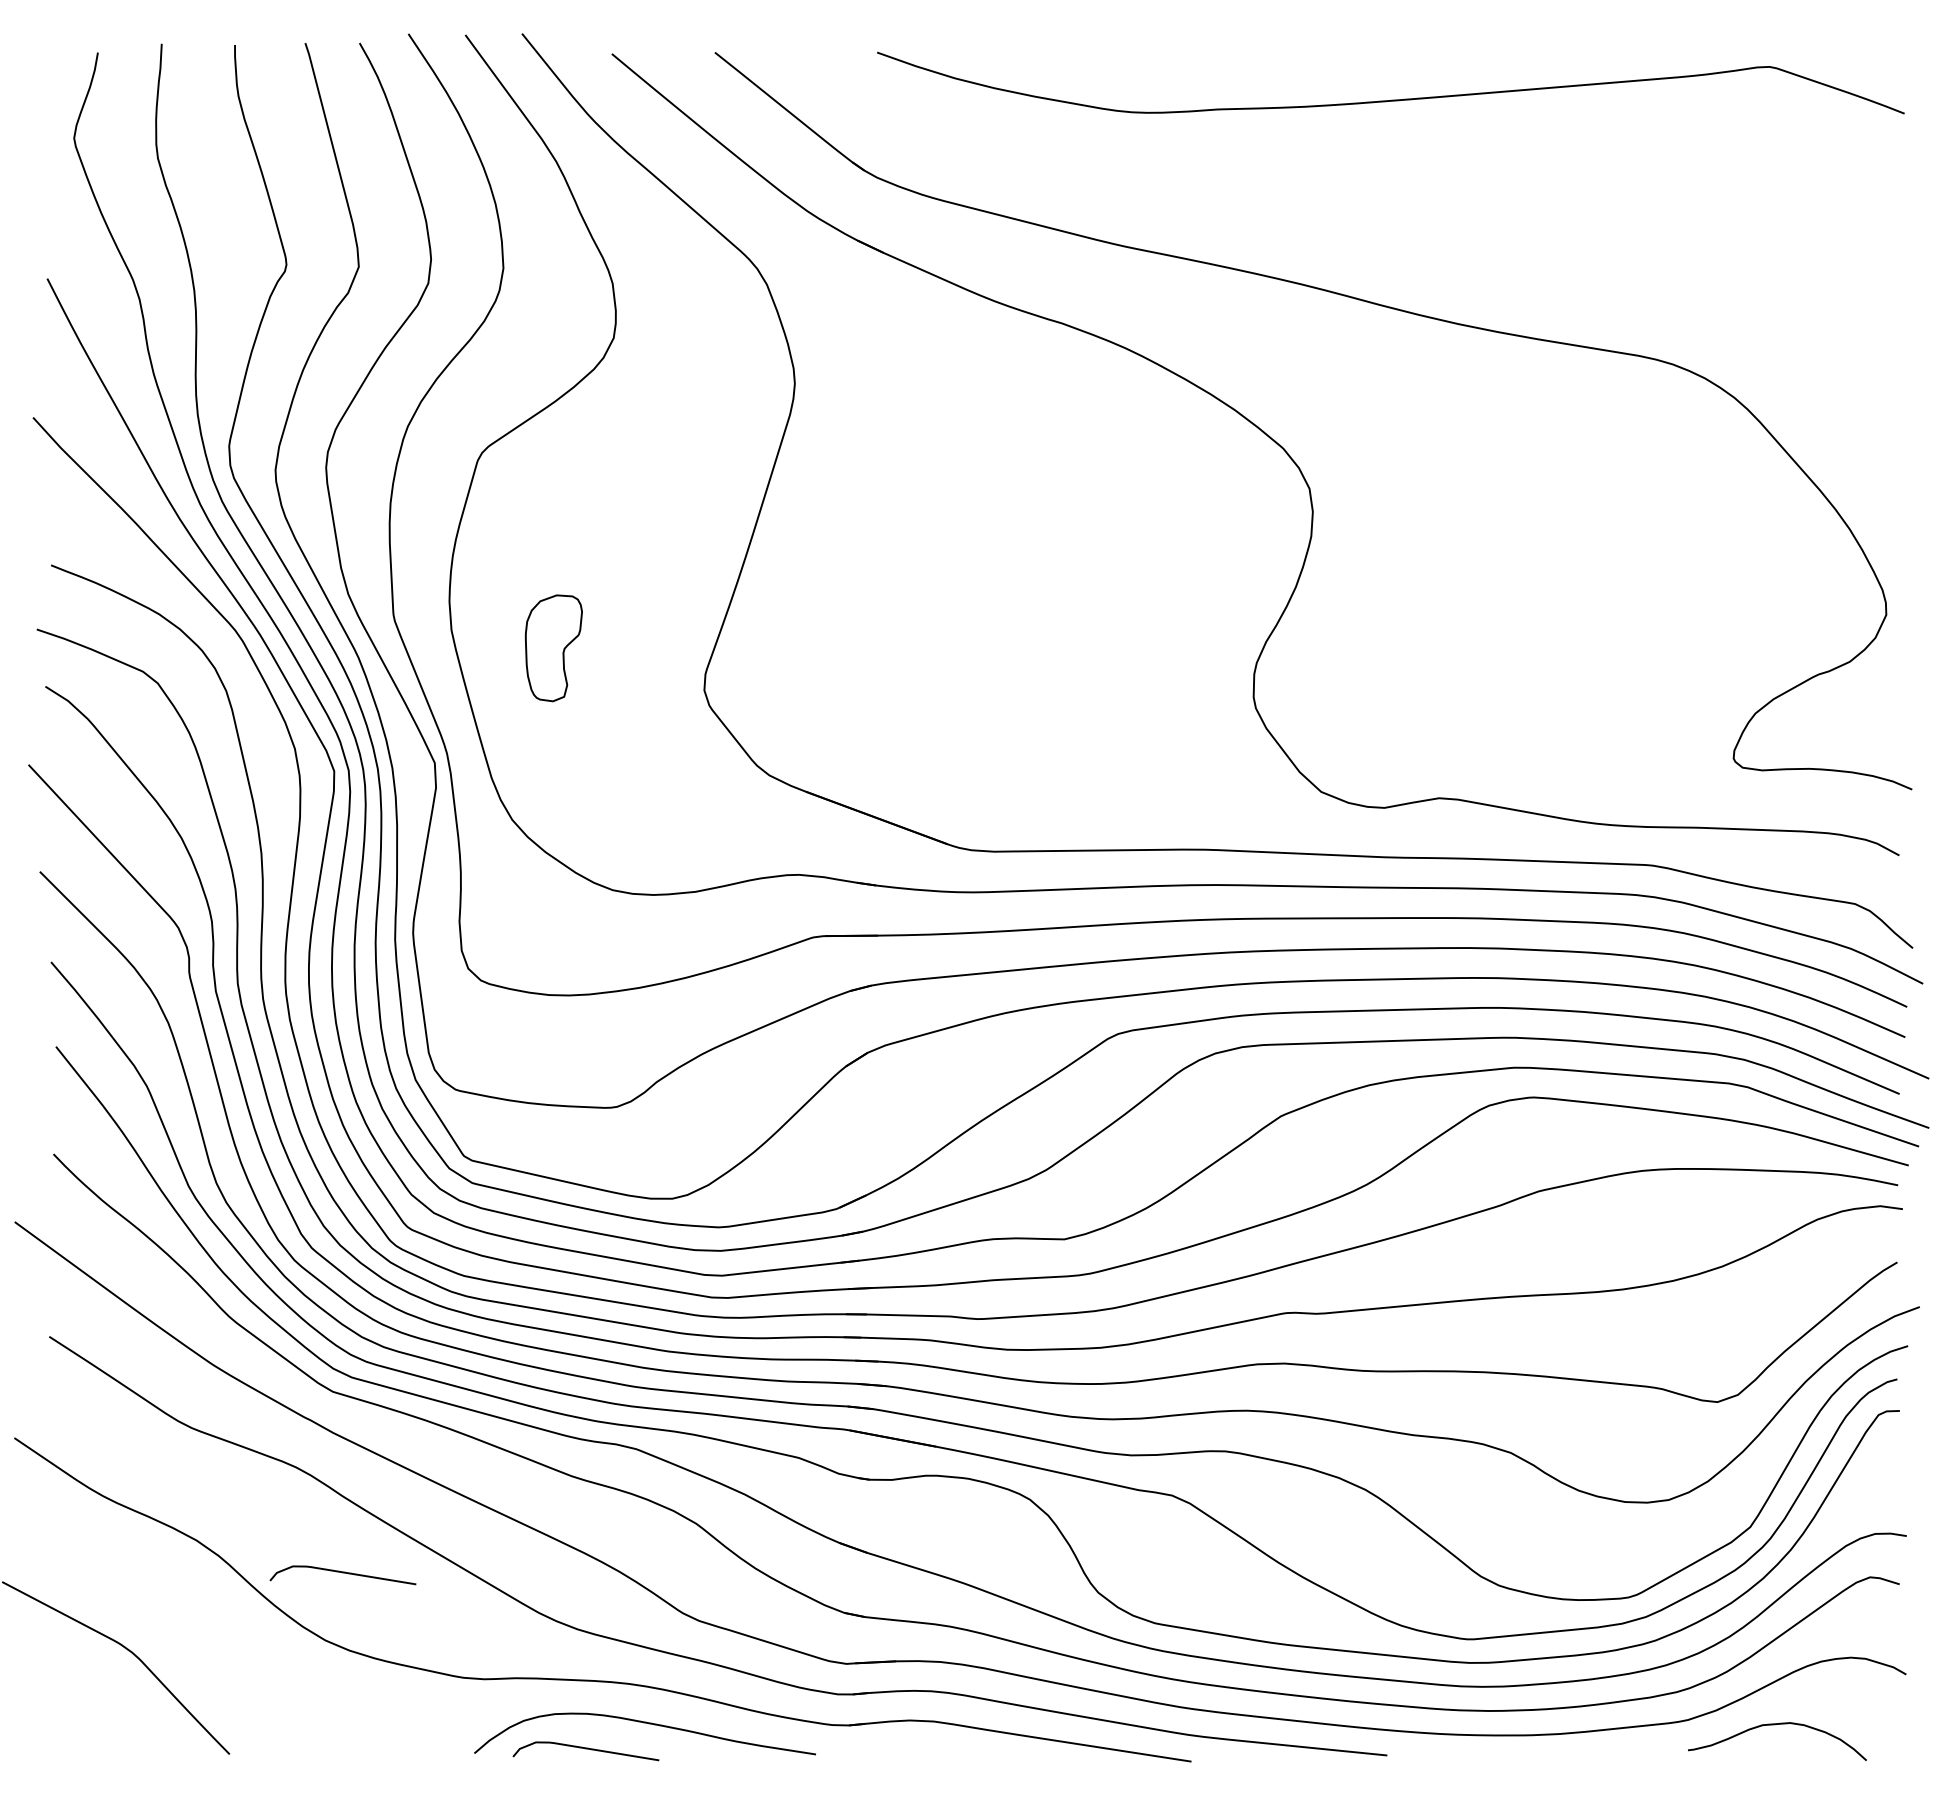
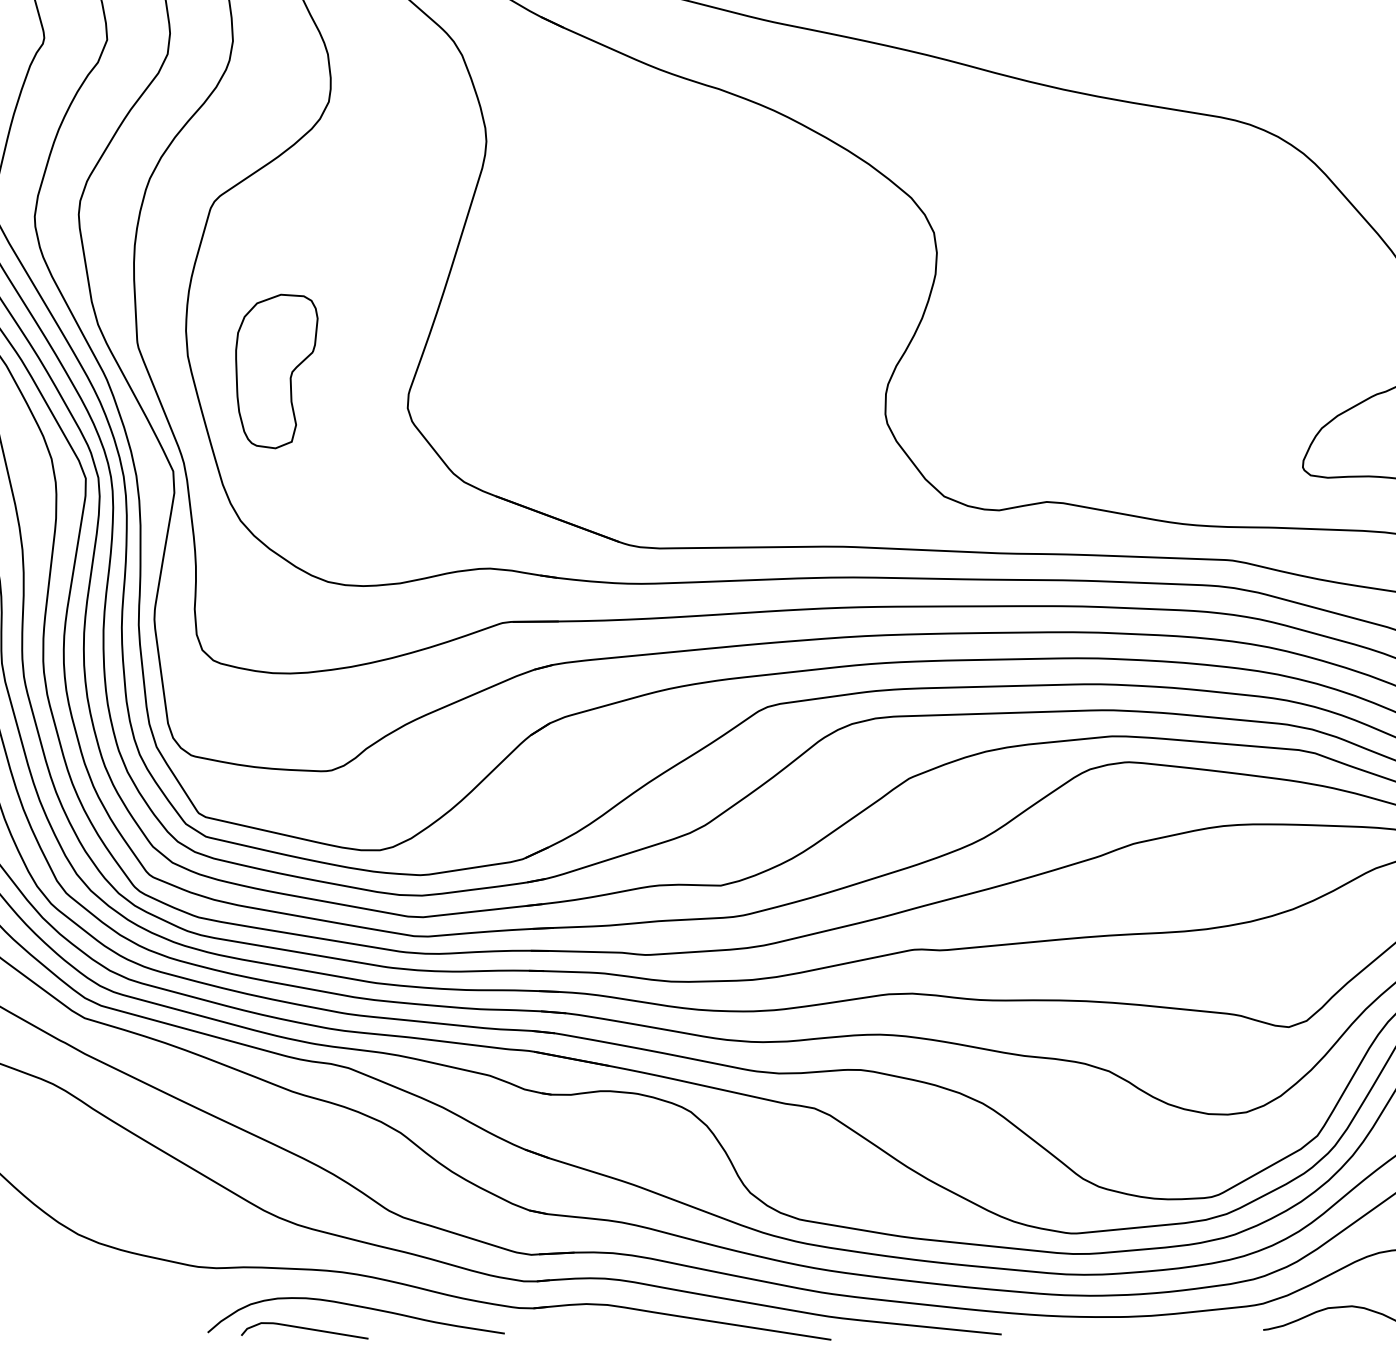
part: (553, 648) -> (276, 371), size x1.67
curve: (342, 1573) -> (93, 1176), removed

